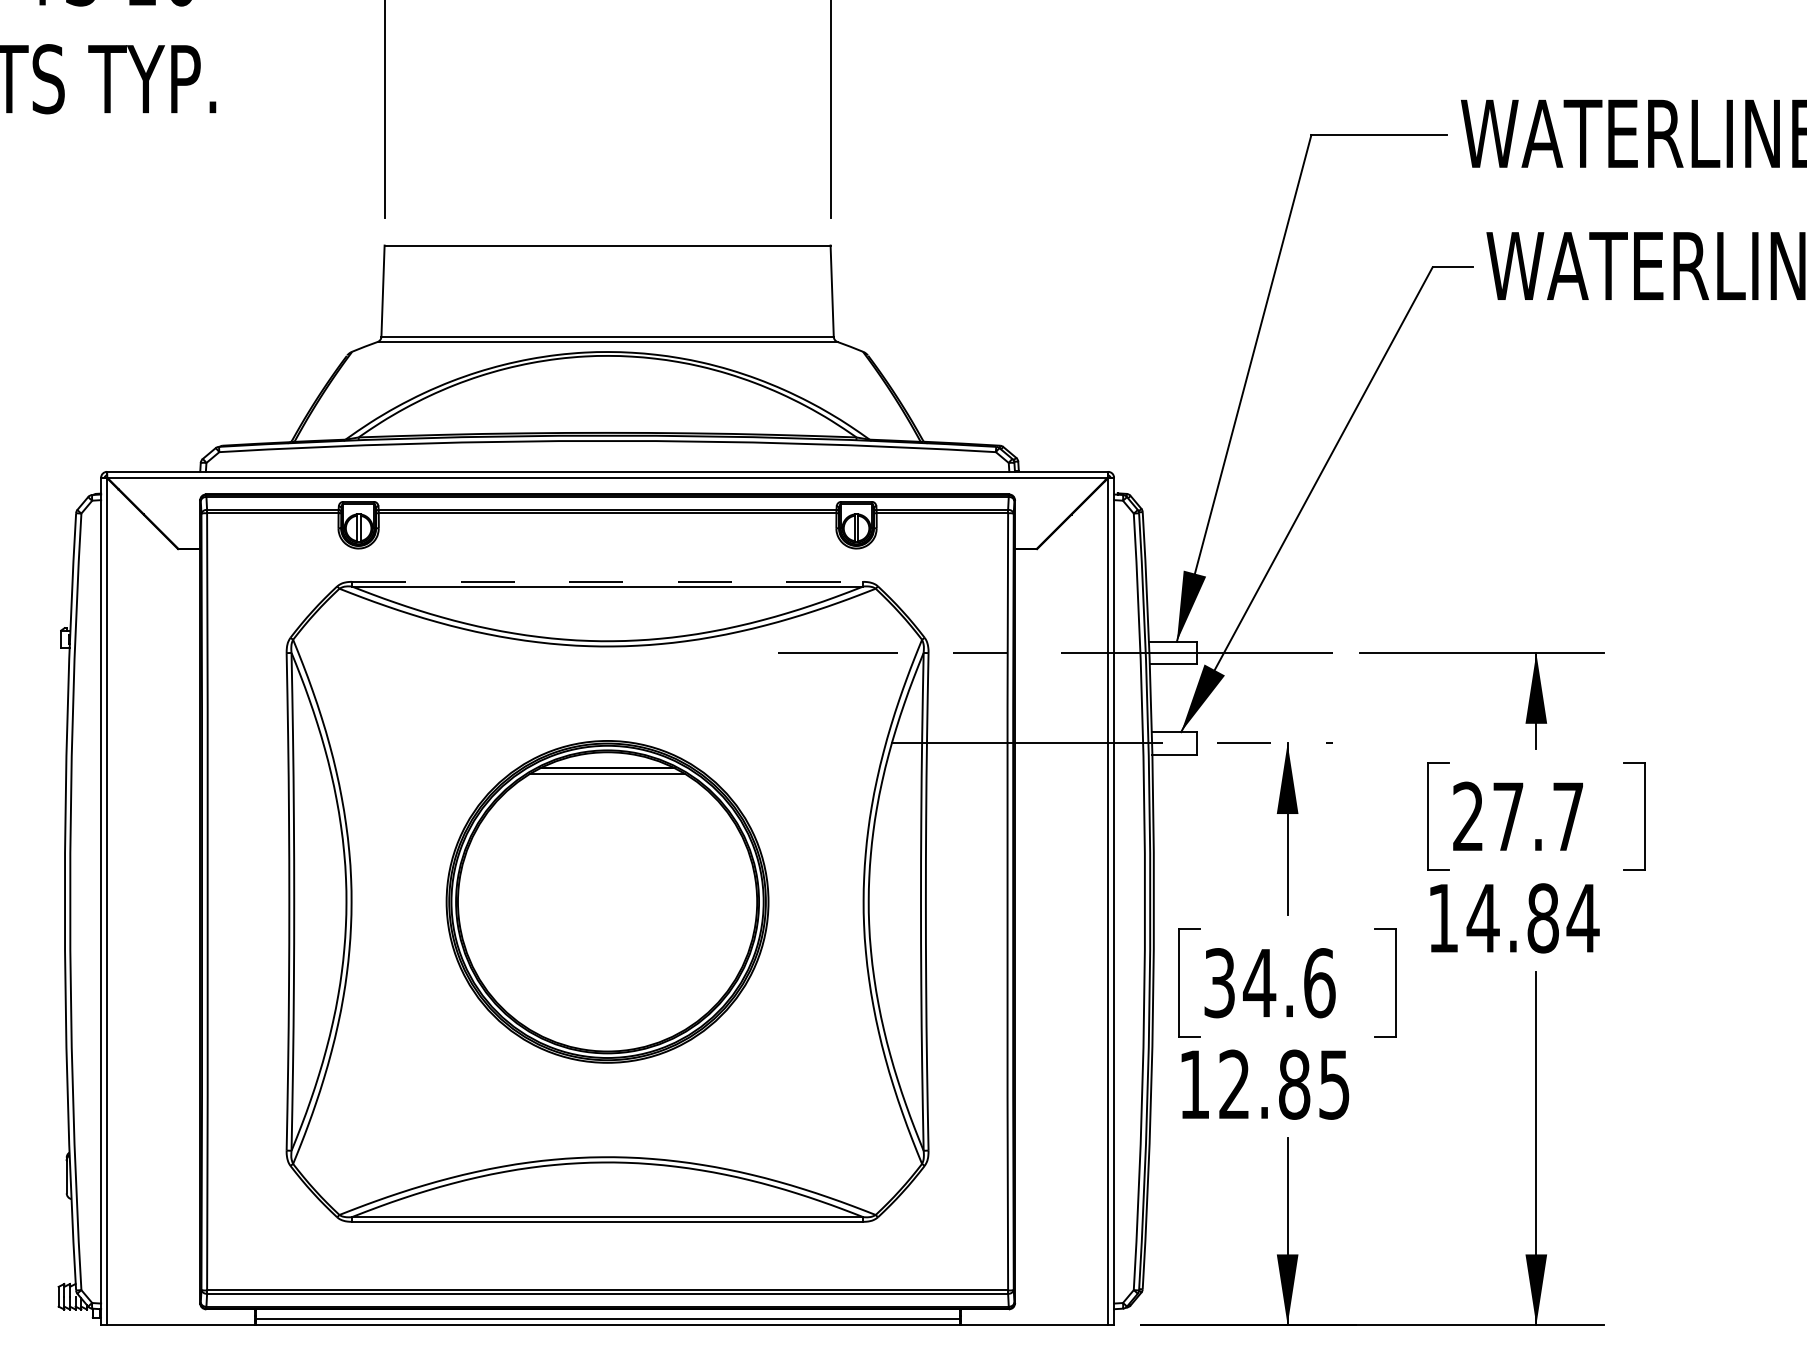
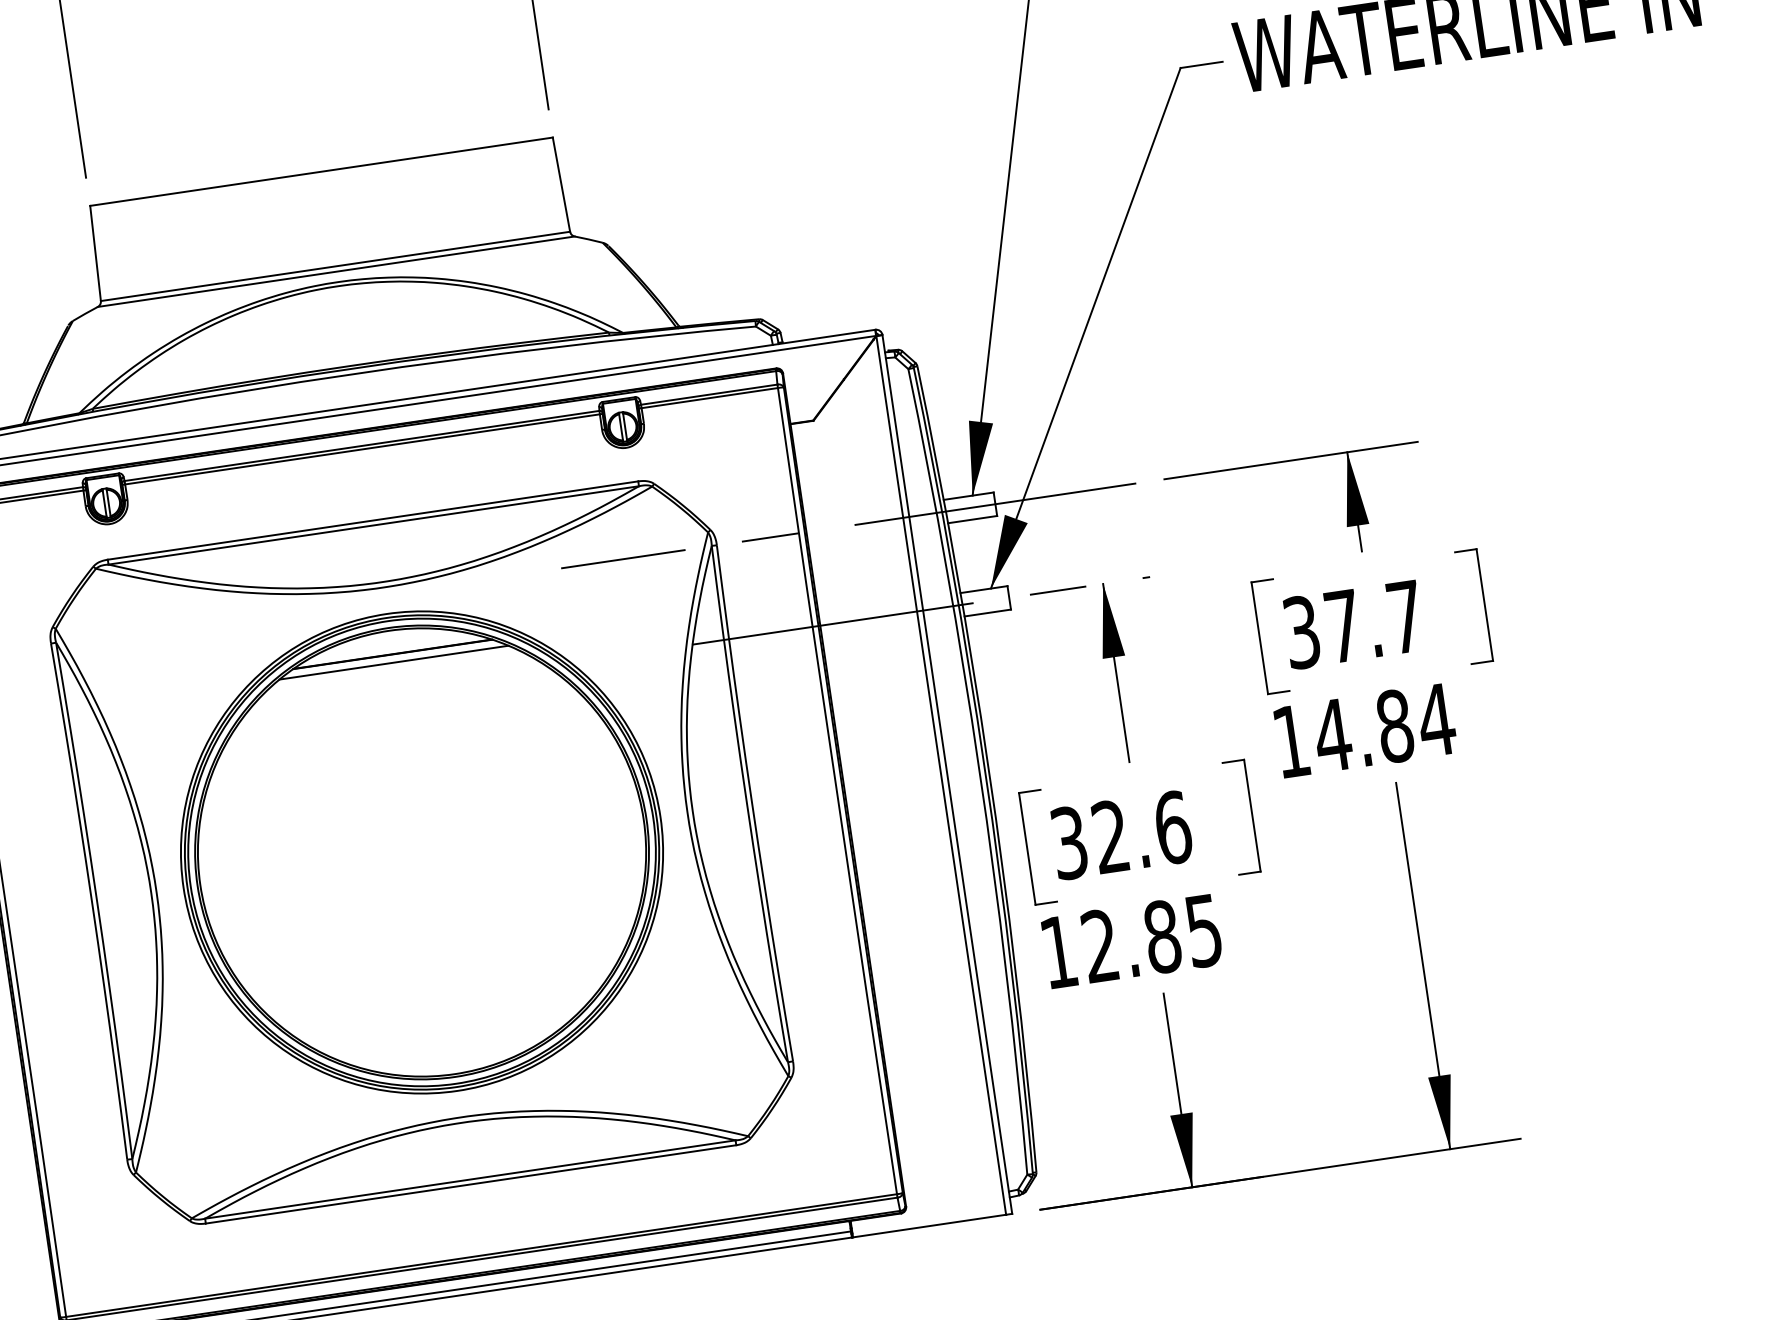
line: (607, 581) -> (372, 520), dashed -> solid
text: (1468, 816) -> (1301, 632), 27.7 -> 37.7
part: (607, 901) -> (421, 852), size x1.43
text: (1259, 982) -> (1110, 836), 34.6 -> 32.6

